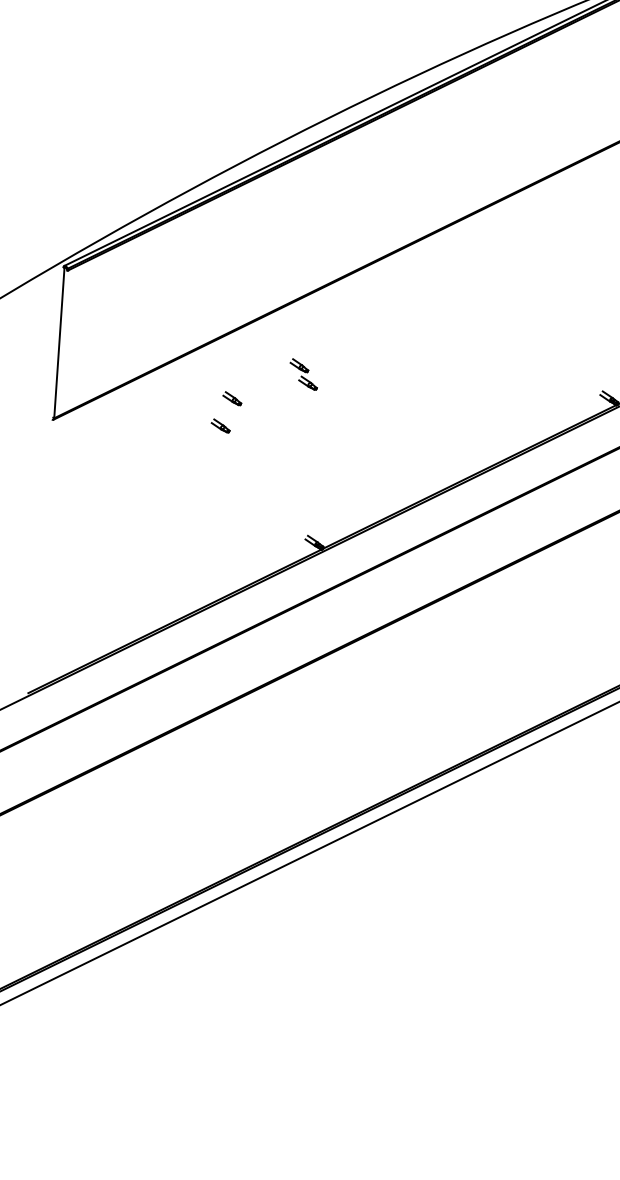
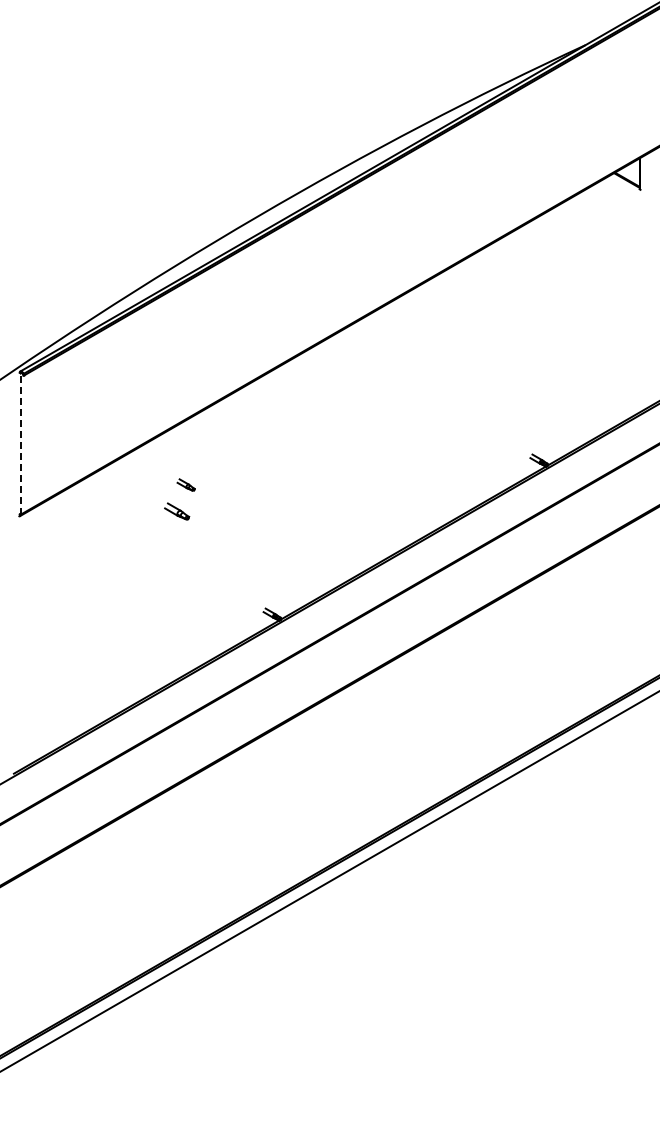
line: (59, 343) -> (20, 444), solid -> dashed
part: (303, 374) -> (251, 457), removed
part: (220, 425) -> (176, 510), size x1.4

